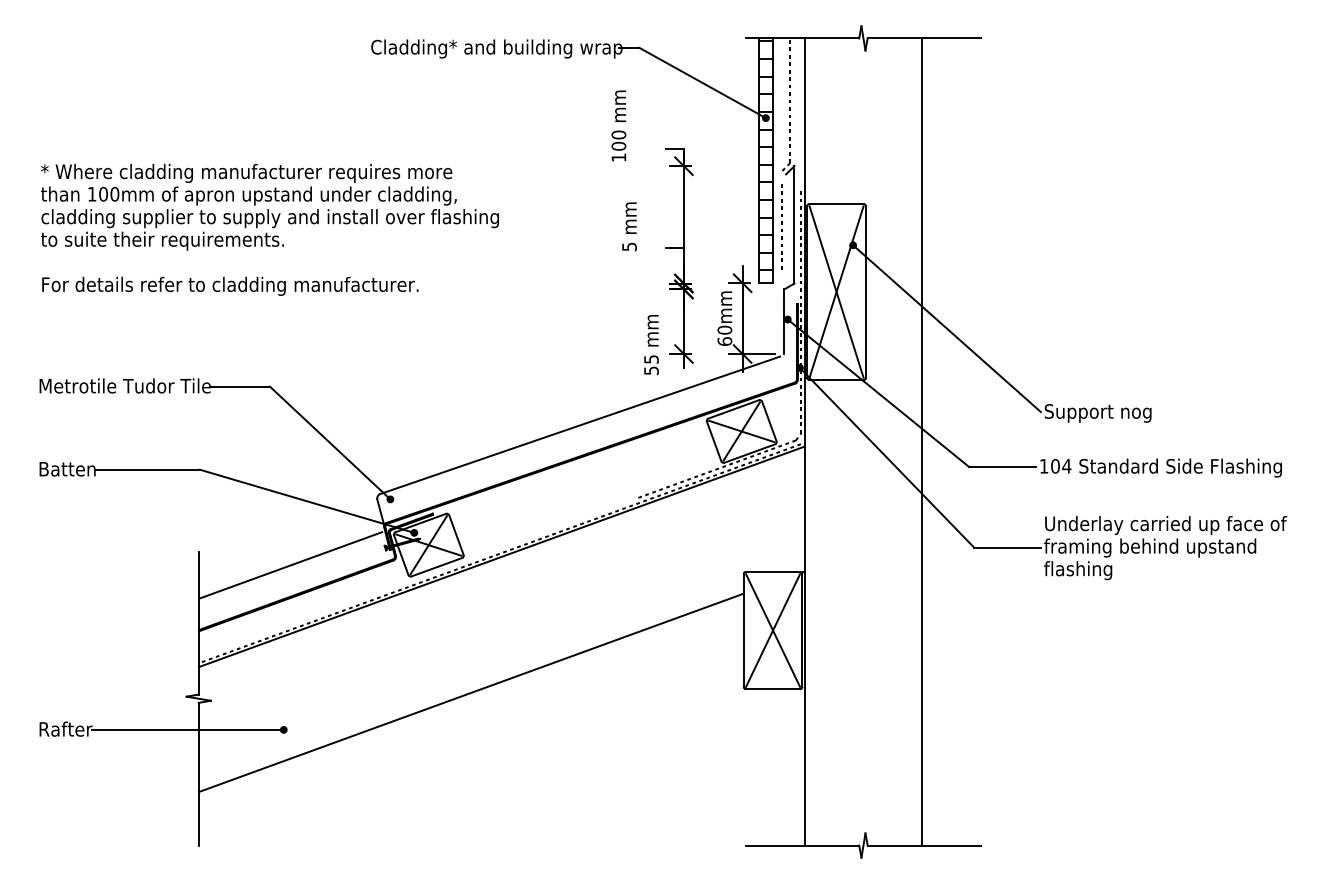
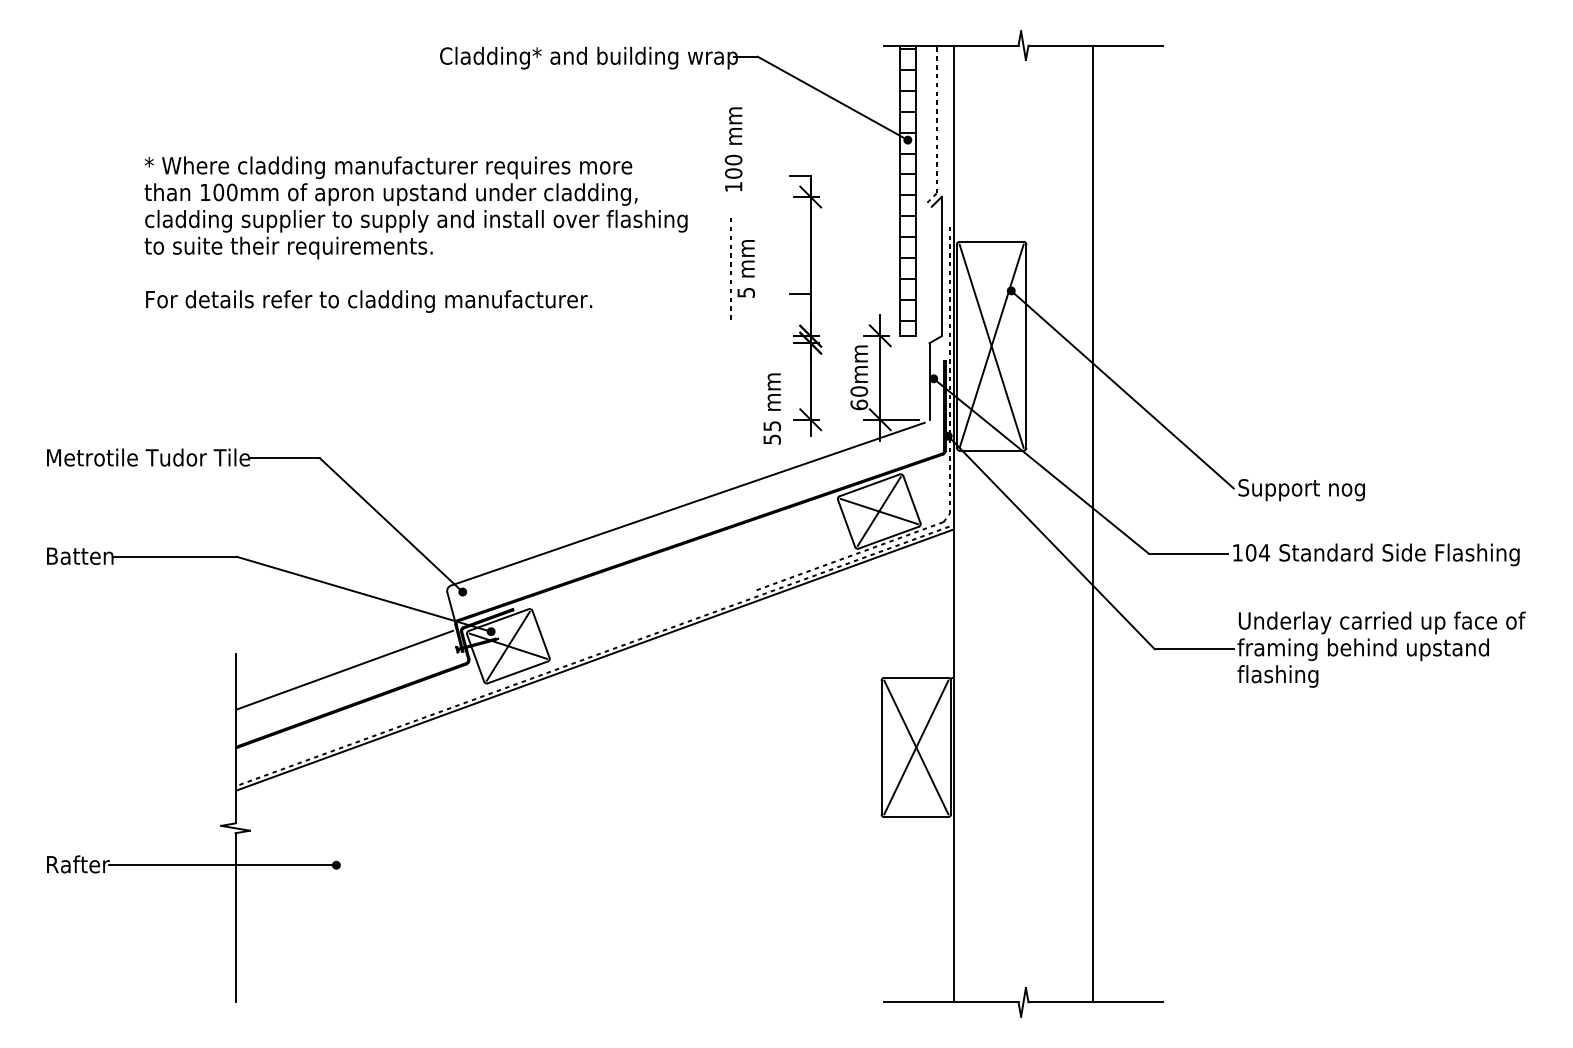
line: (781, 224) -> (729, 266), moved
text: (269, 229) -> (415, 234), moved
line: (470, 692) -> (557, 820), removed

